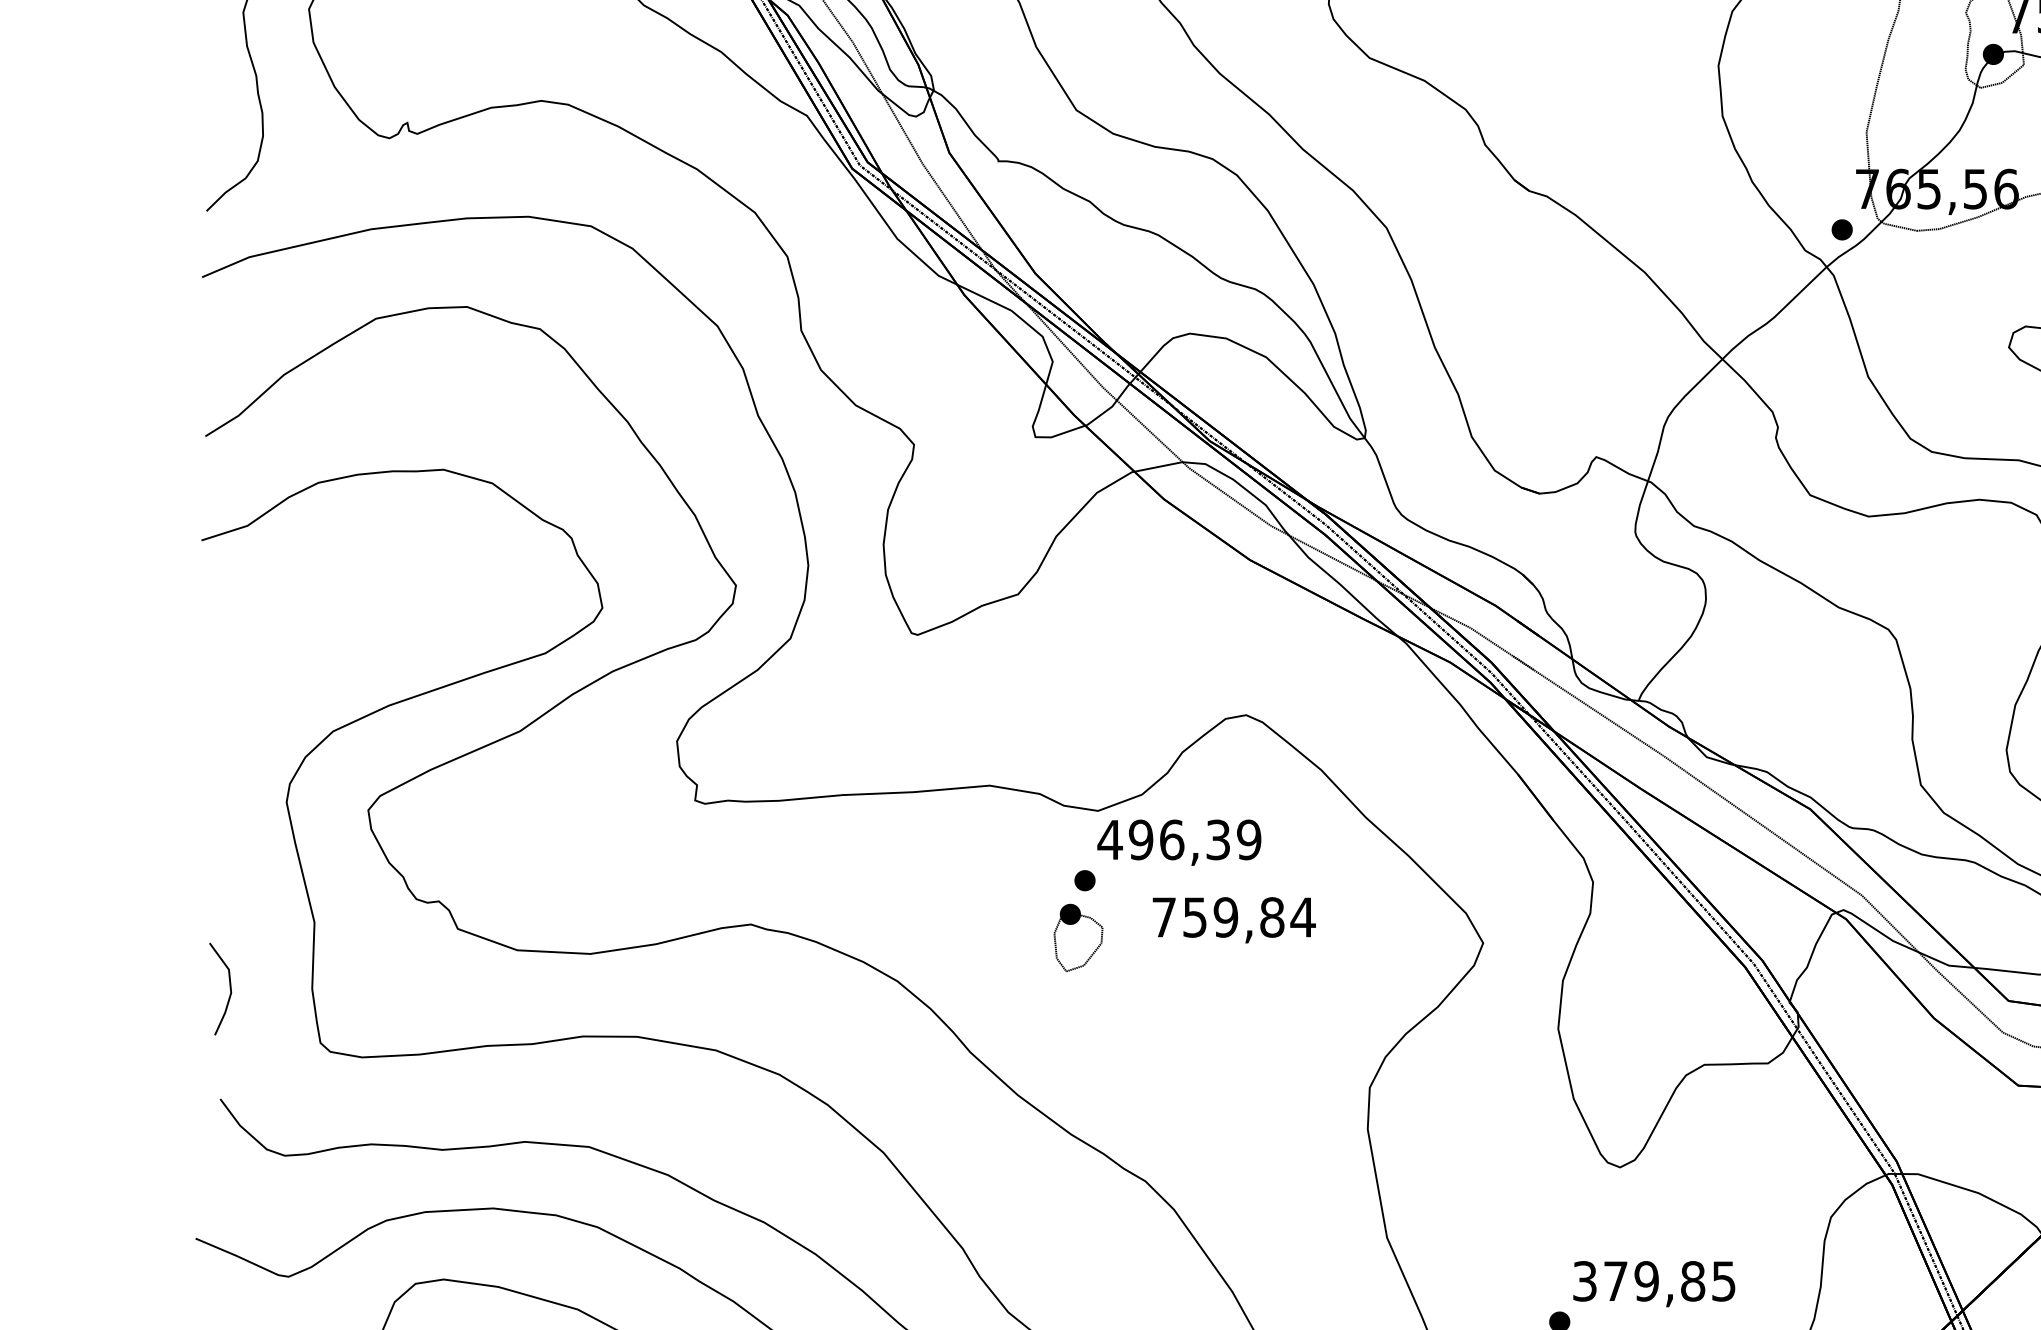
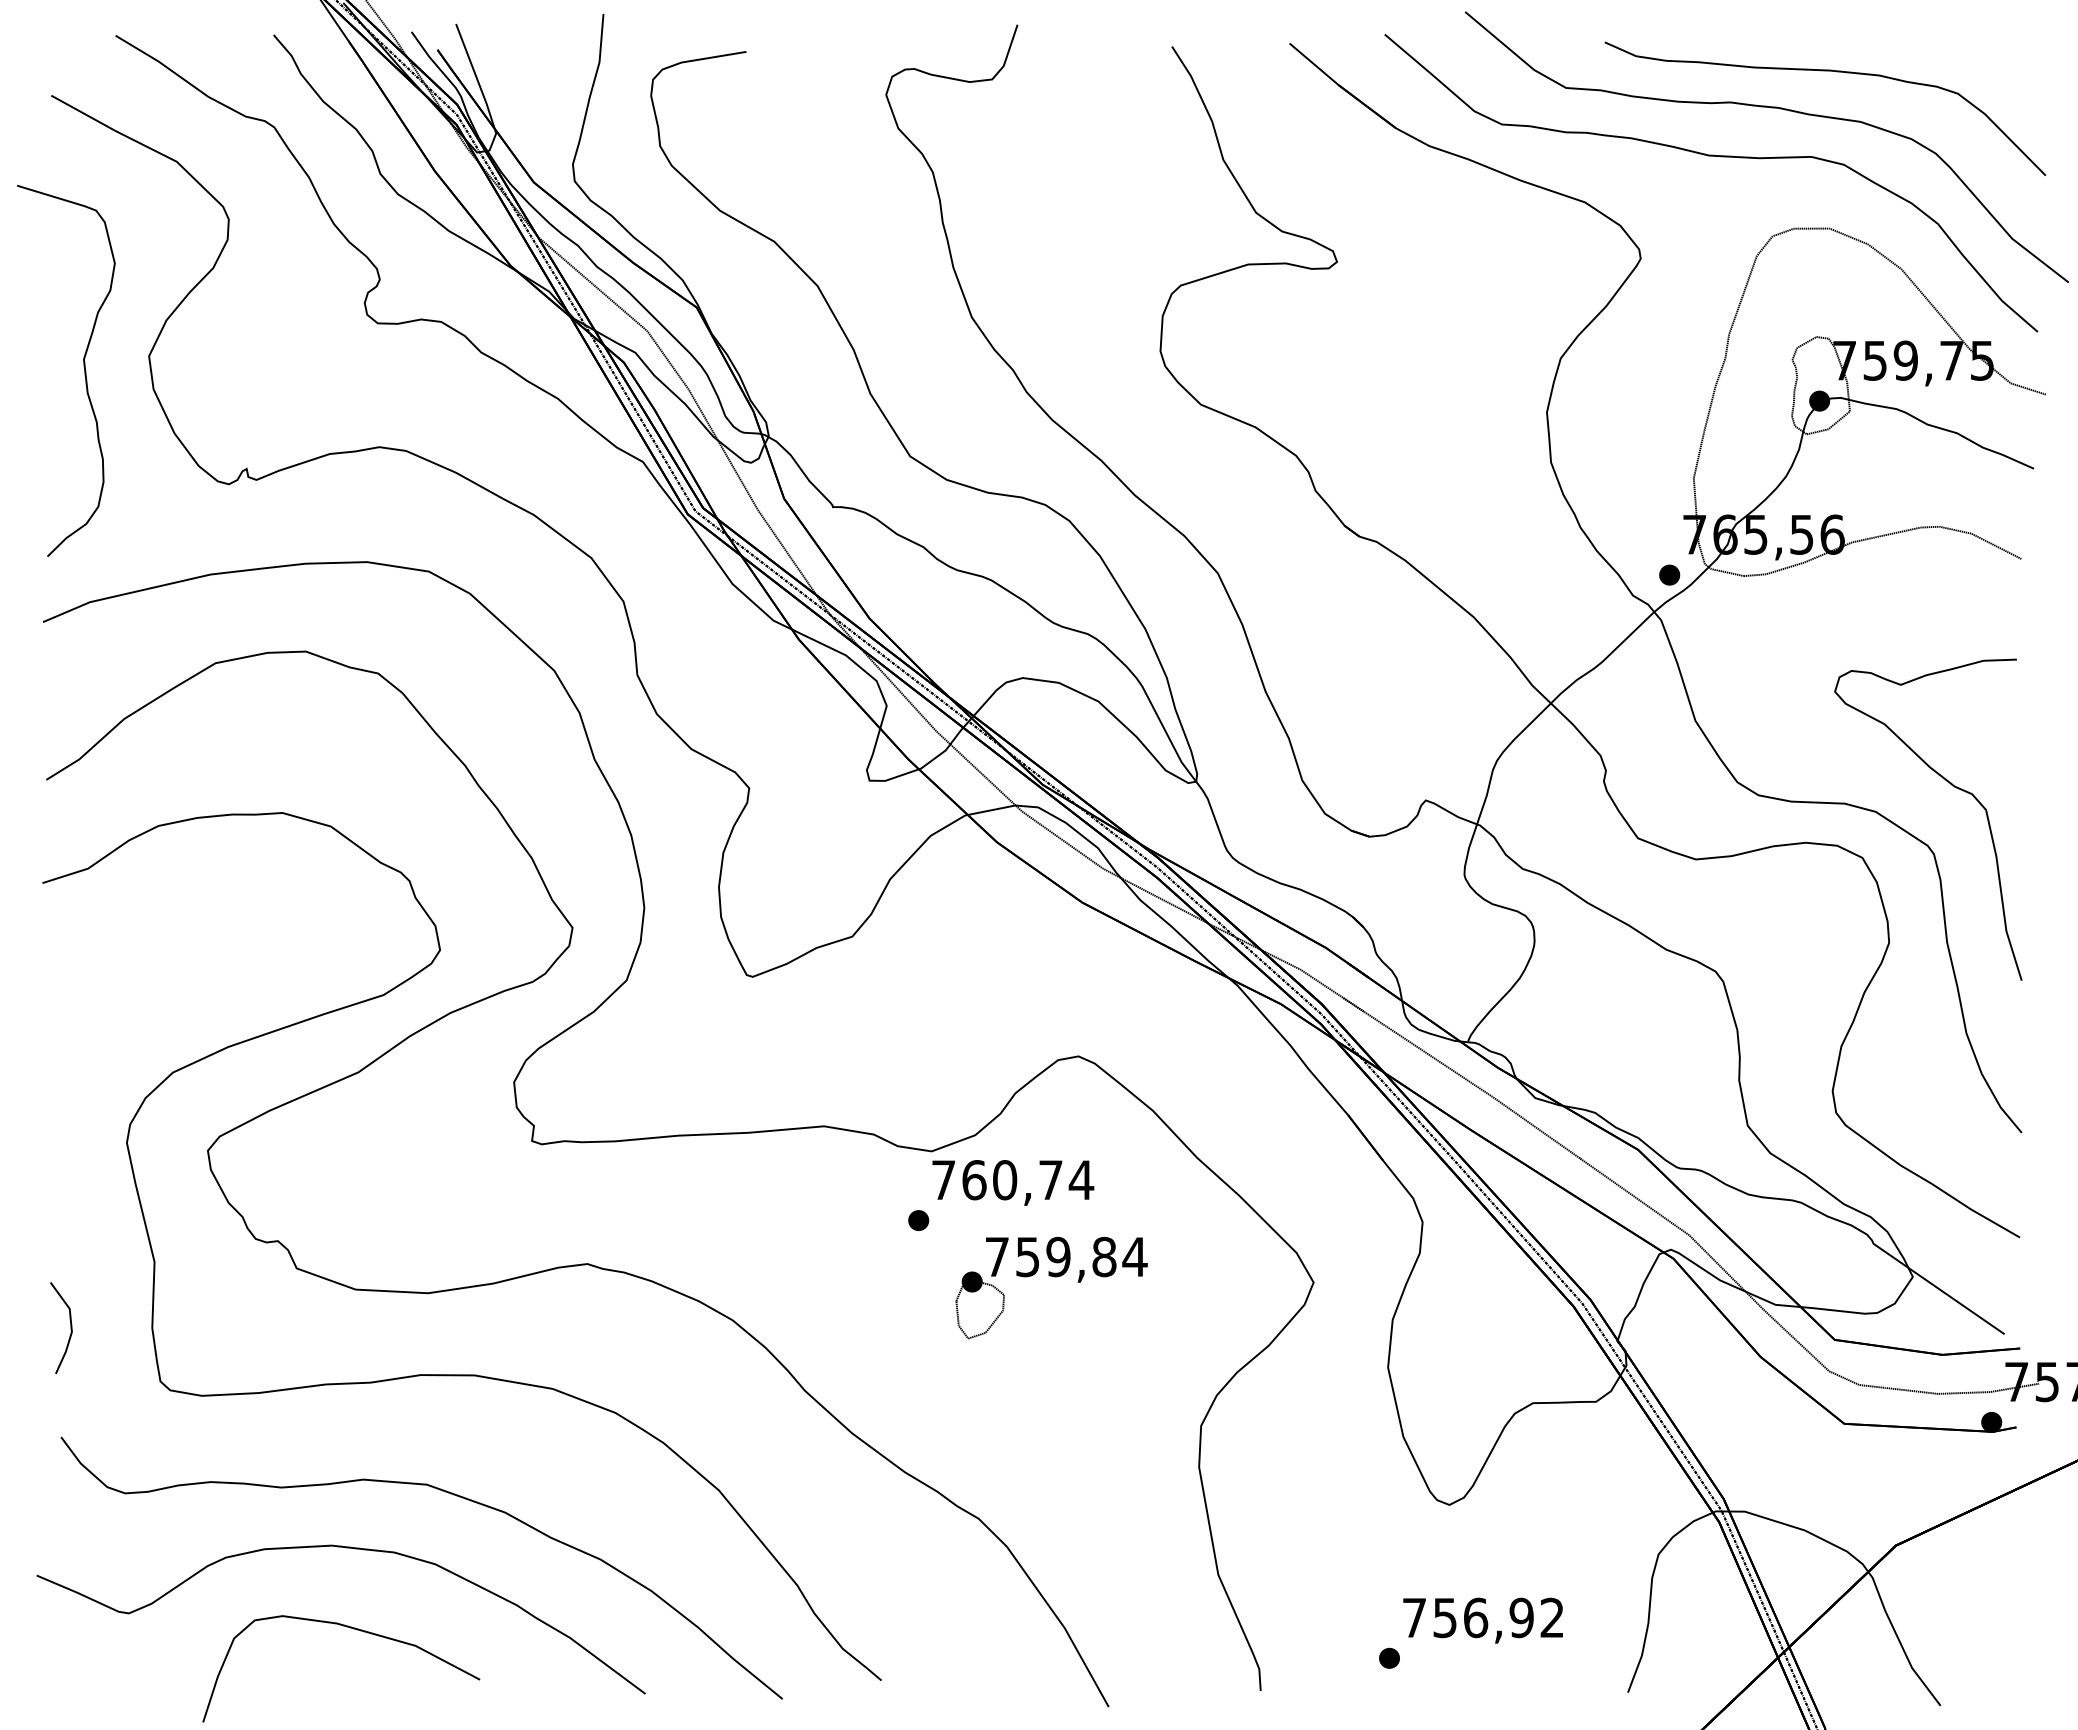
text: (1179, 840) -> (1012, 1180), 496,39 -> 760,74
part: (1077, 938) -> (979, 1305), moved
text: (1654, 1280) -> (1483, 1617), 379,85 -> 756,92

